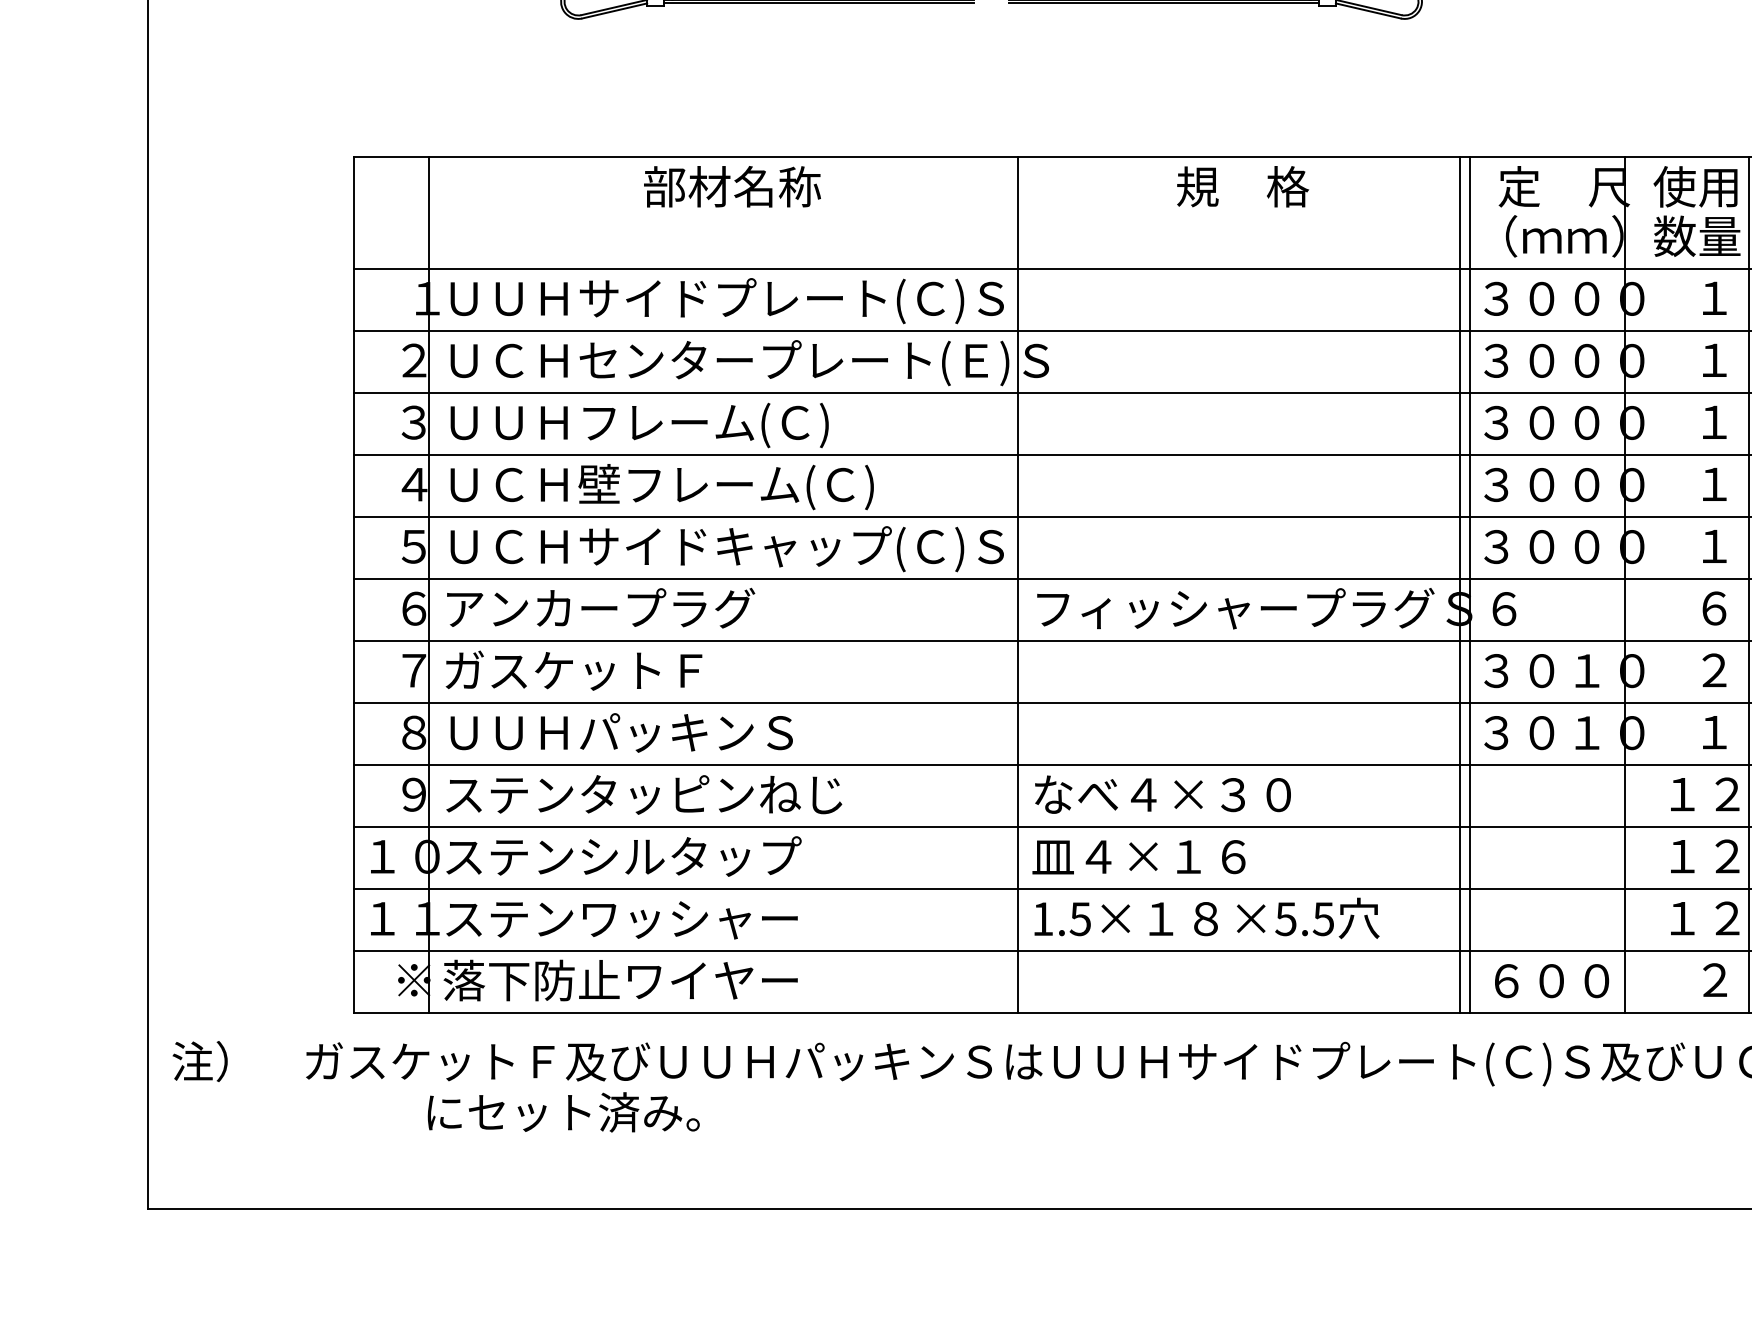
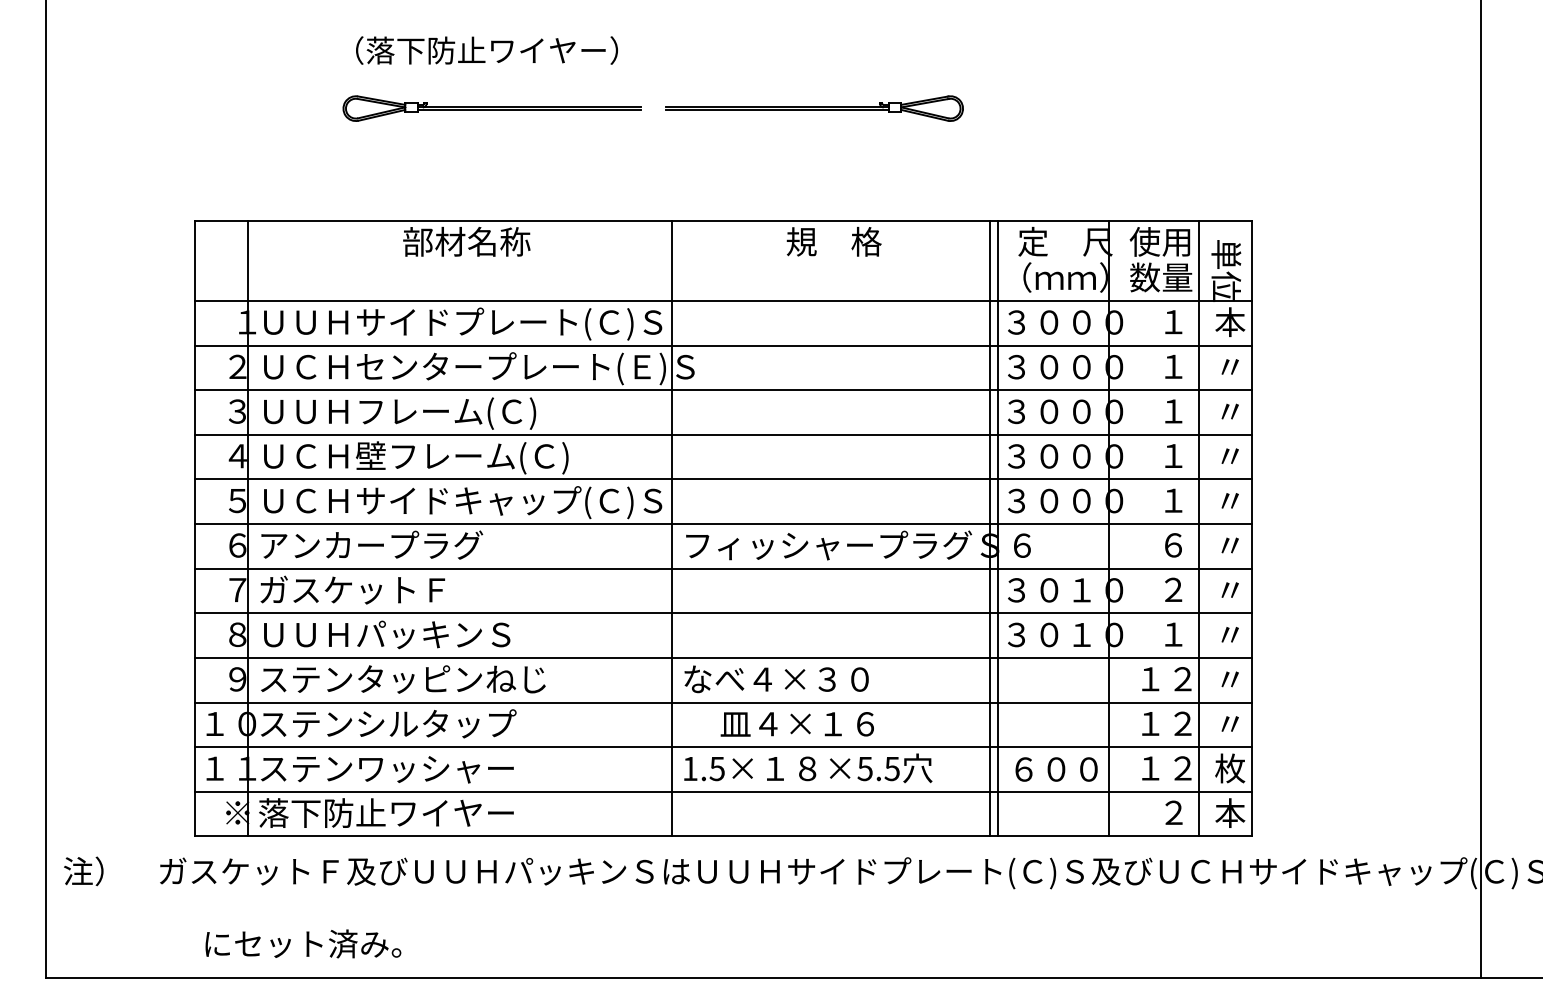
text: (1137, 857) -> (796, 724), moved
text: (1551, 981) -> (1056, 769), moved
text: (563, 1111) -> (303, 943), moved

